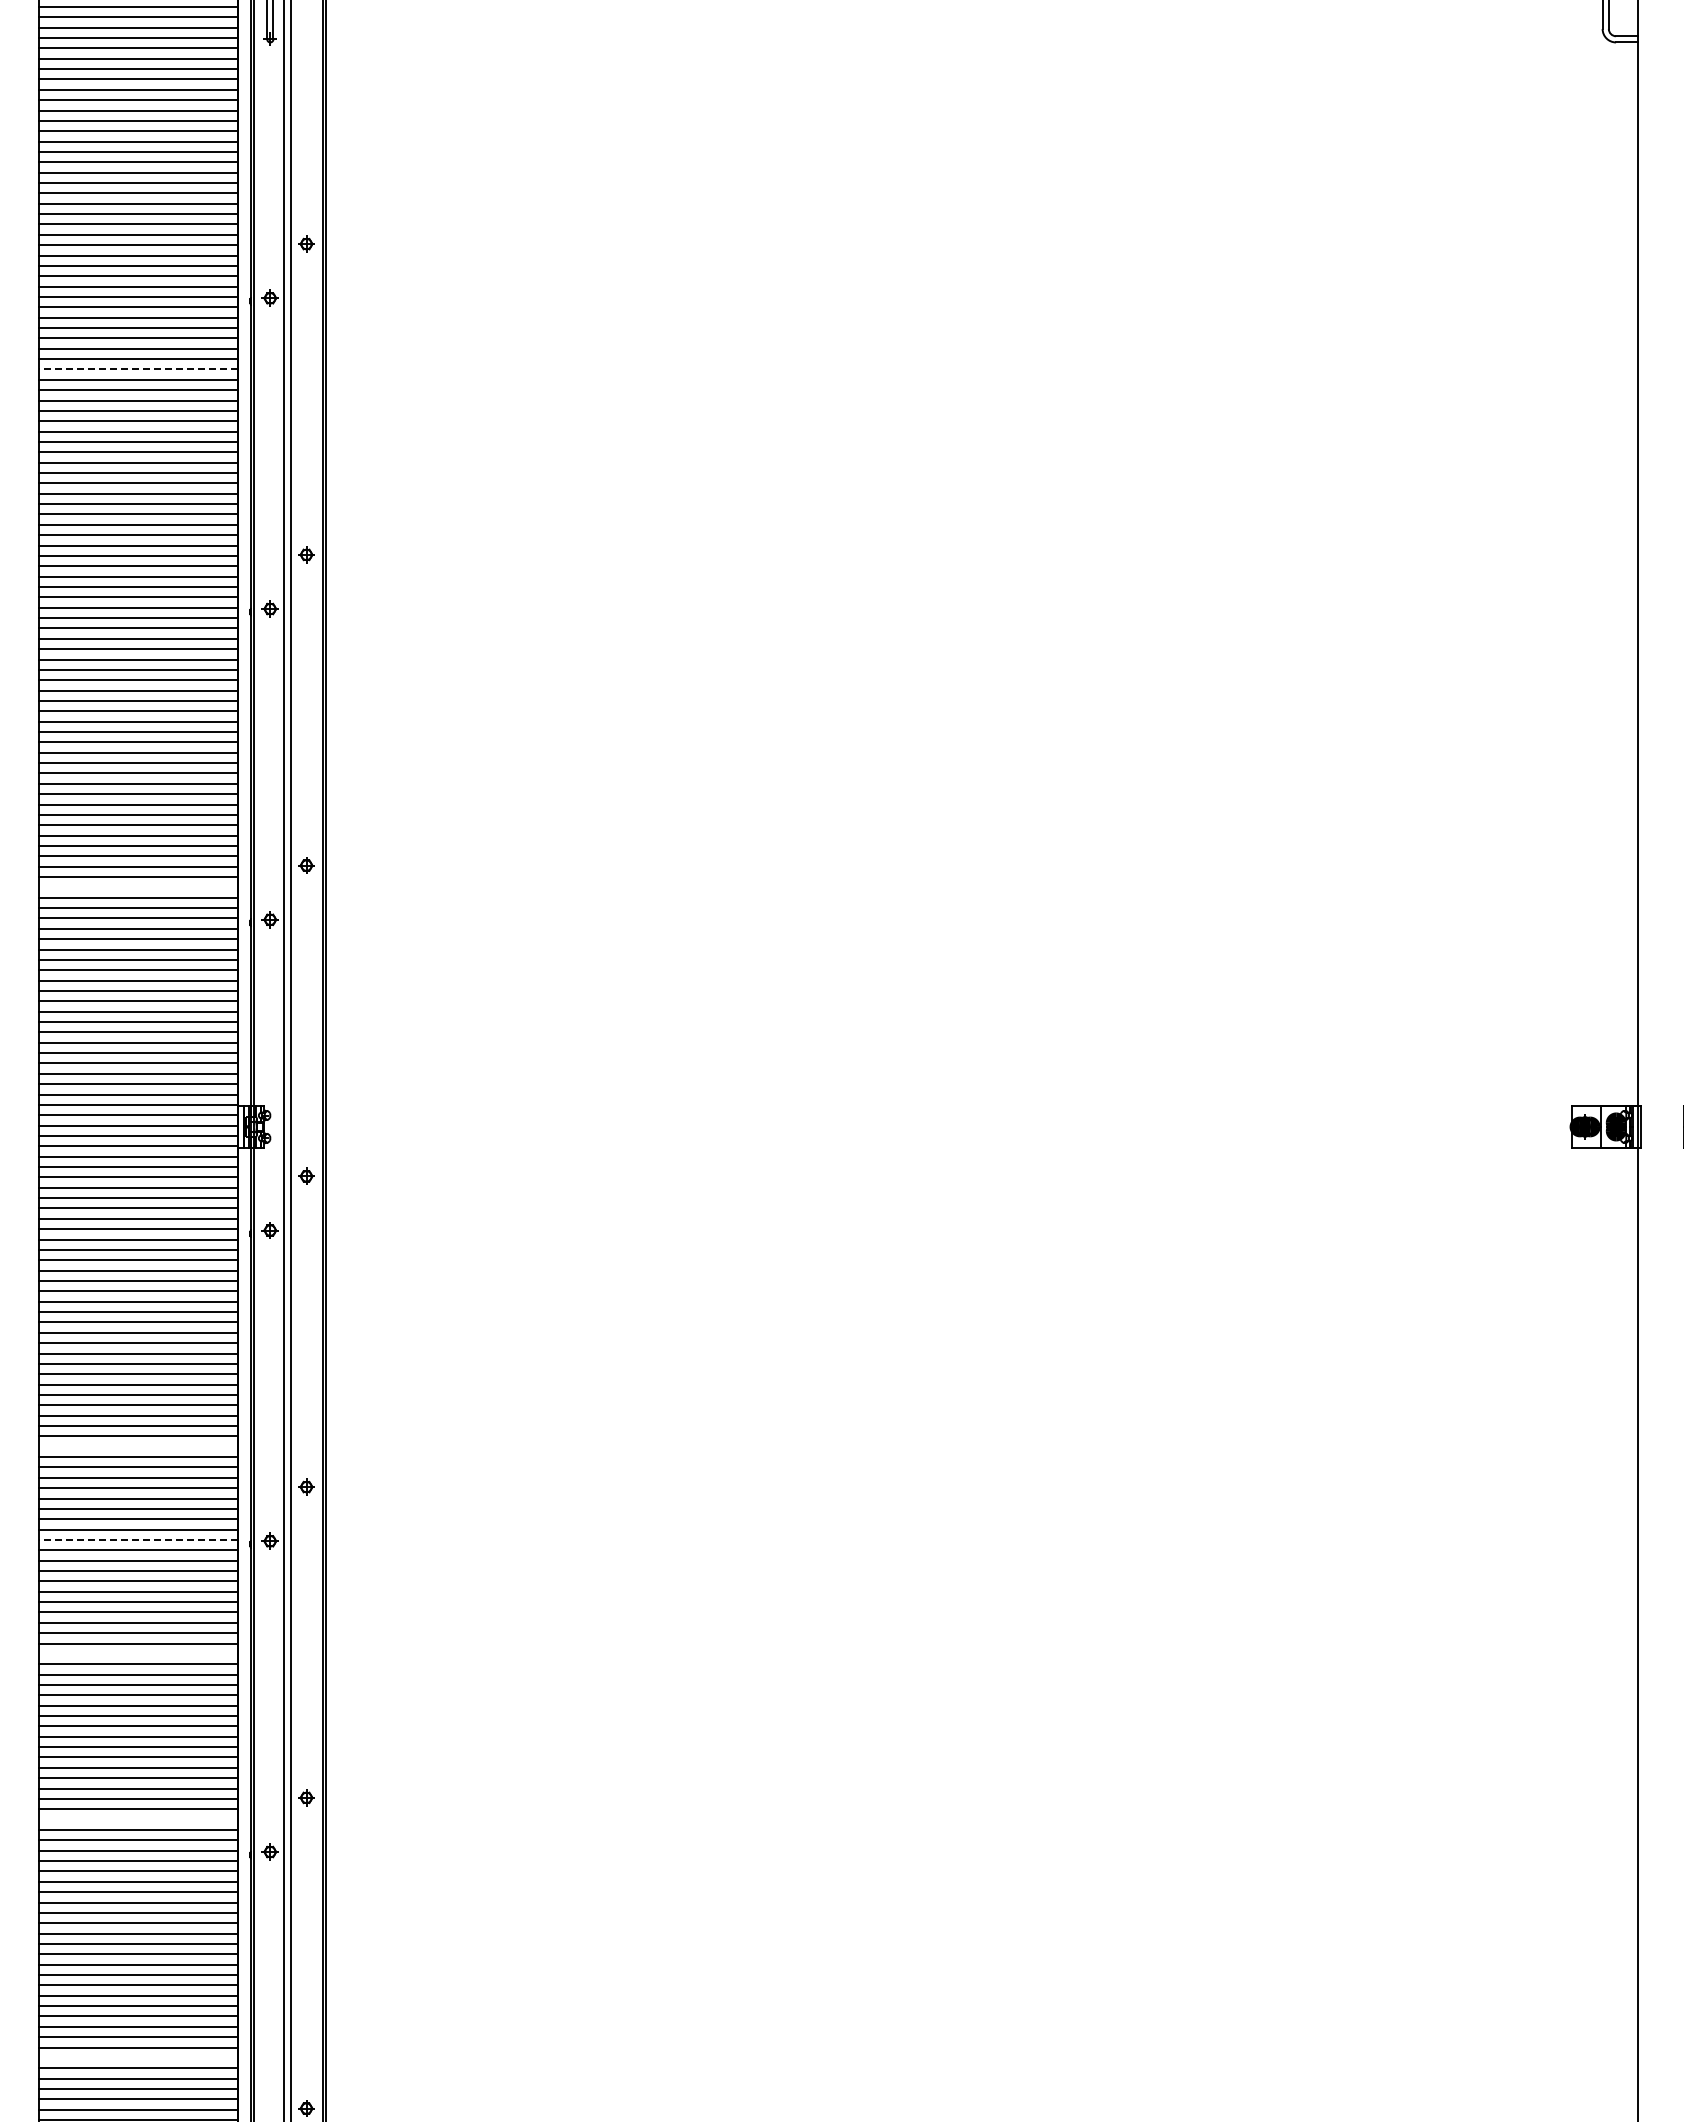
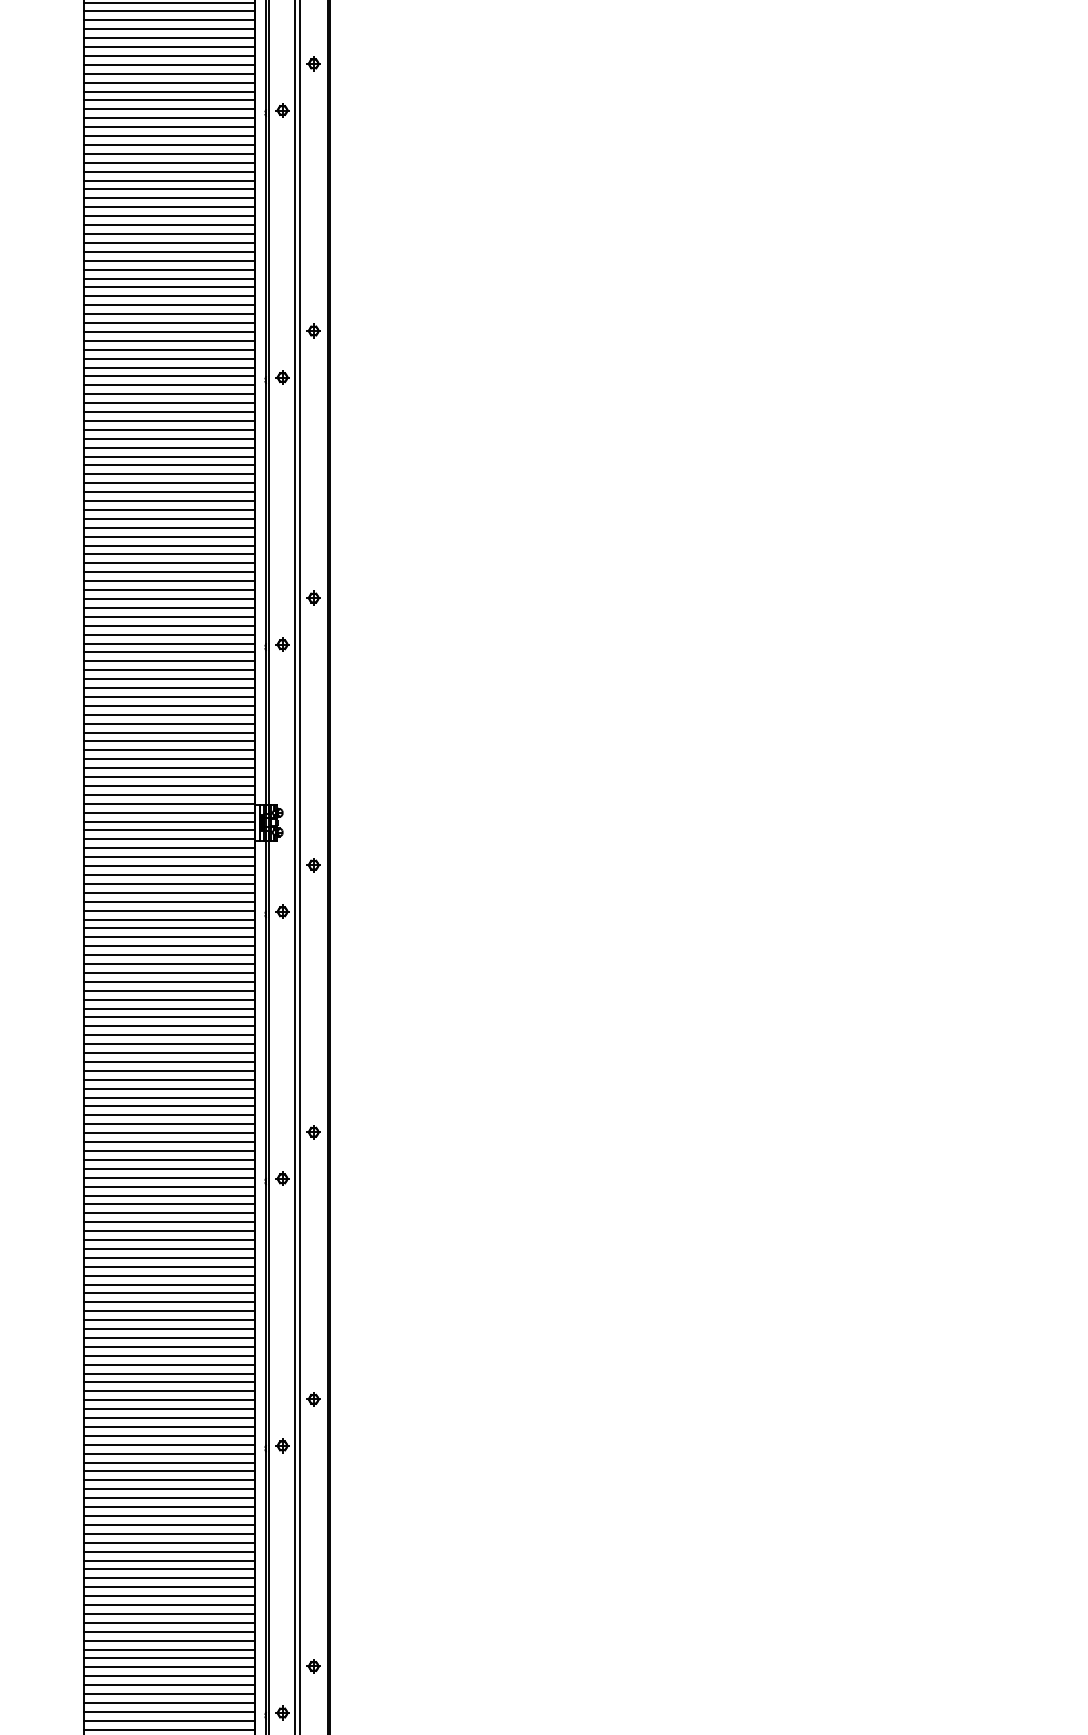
line: (137, 369) -> (168, 171), dashed -> solid
line: (137, 887) -> (168, 616), added
line: (137, 1446) -> (168, 1097), added
line: (137, 1539) -> (168, 1177), dashed -> solid
line: (137, 1653) -> (168, 1275), added
line: (137, 1819) -> (168, 1417), added
line: (137, 2057) -> (168, 1622), added

